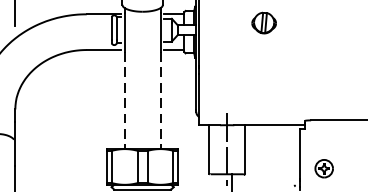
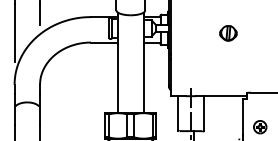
part: (264, 23) -> (228, 33), moved
line: (125, 100) -> (118, 78), dashed -> solid
line: (160, 100) -> (143, 78), dashed -> solid

